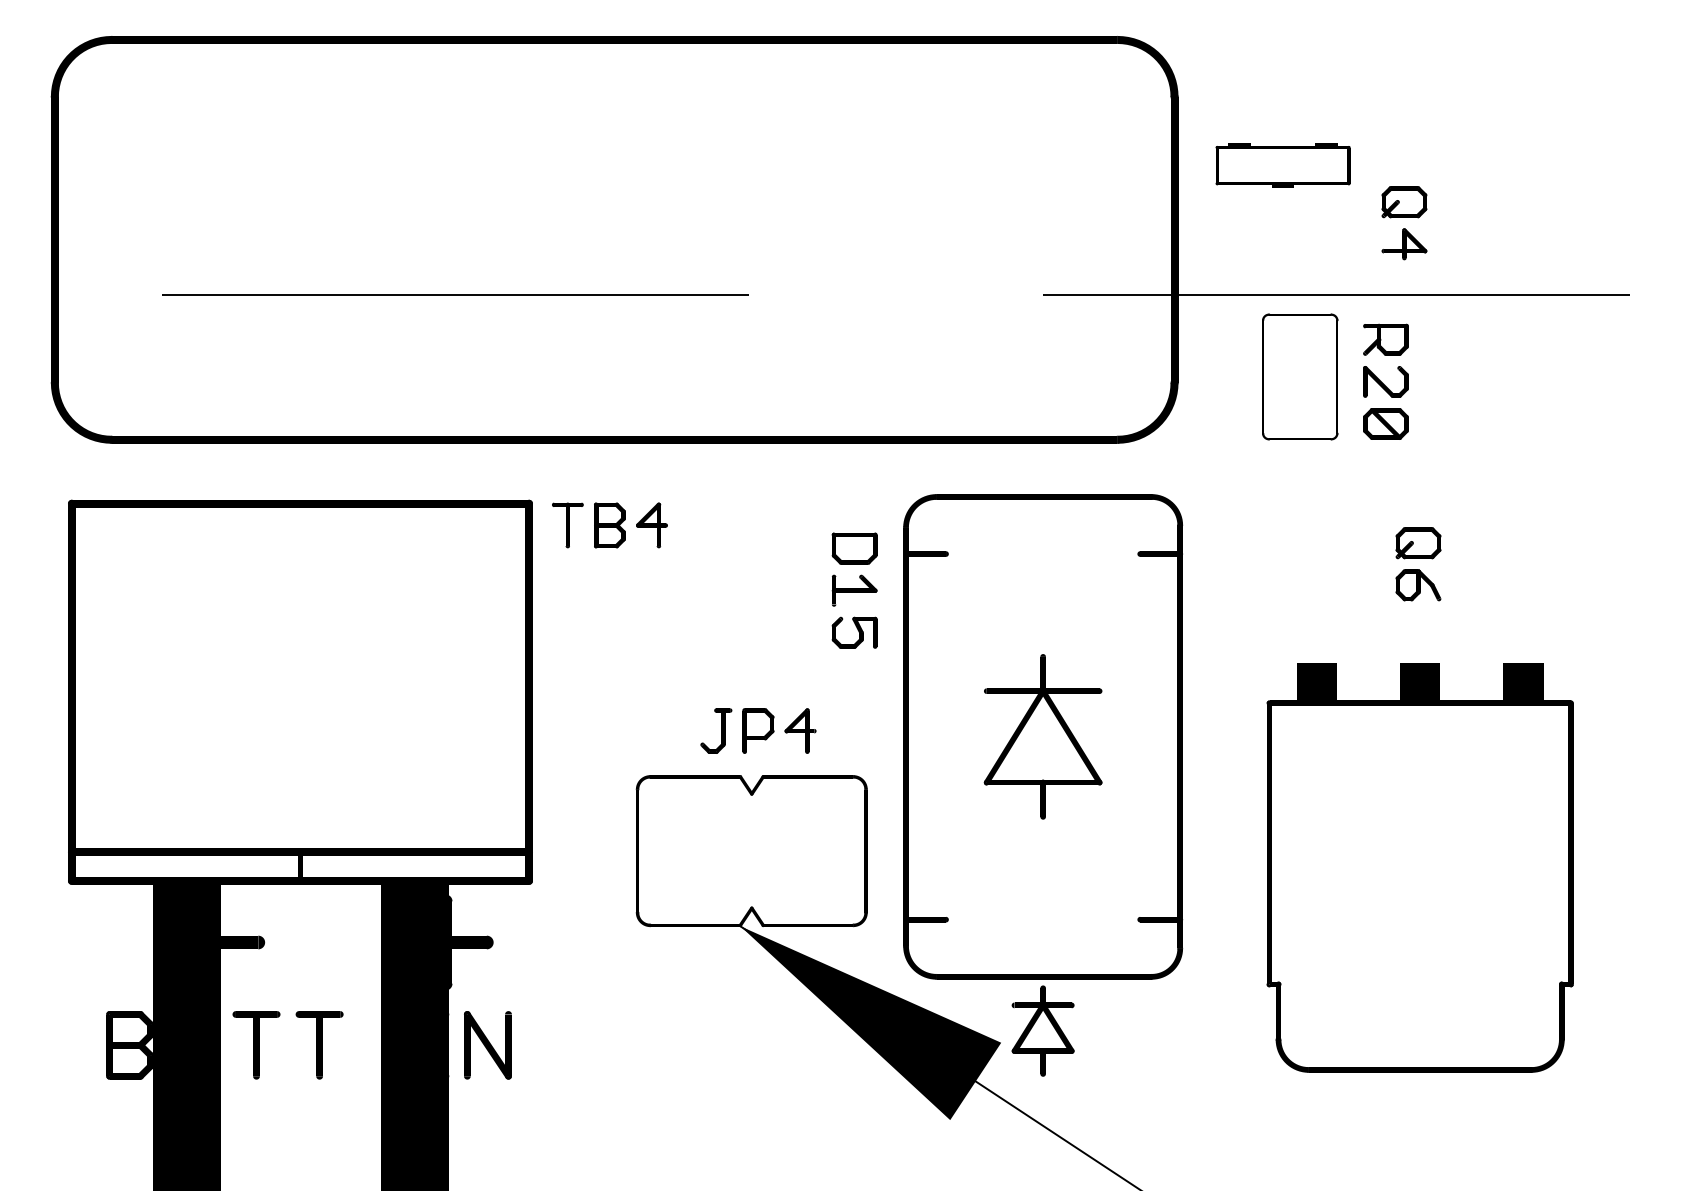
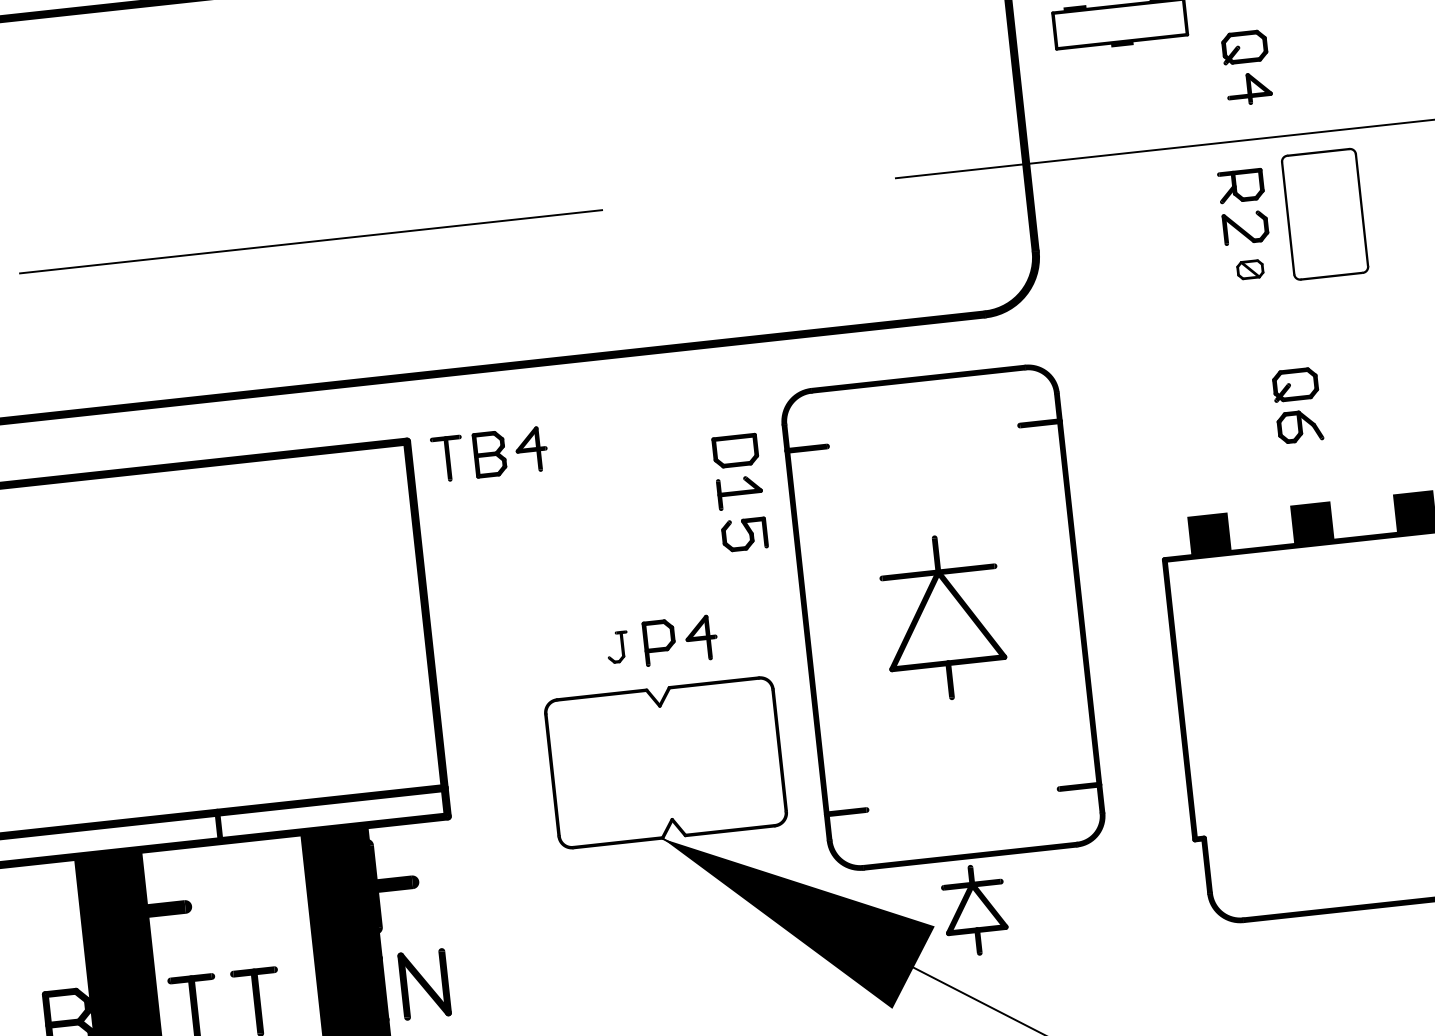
part: (1300, 376) -> (1325, 213), moved
part: (1385, 423) -> (1249, 269), size x0.6
part: (716, 730) -> (617, 646), size x0.7

